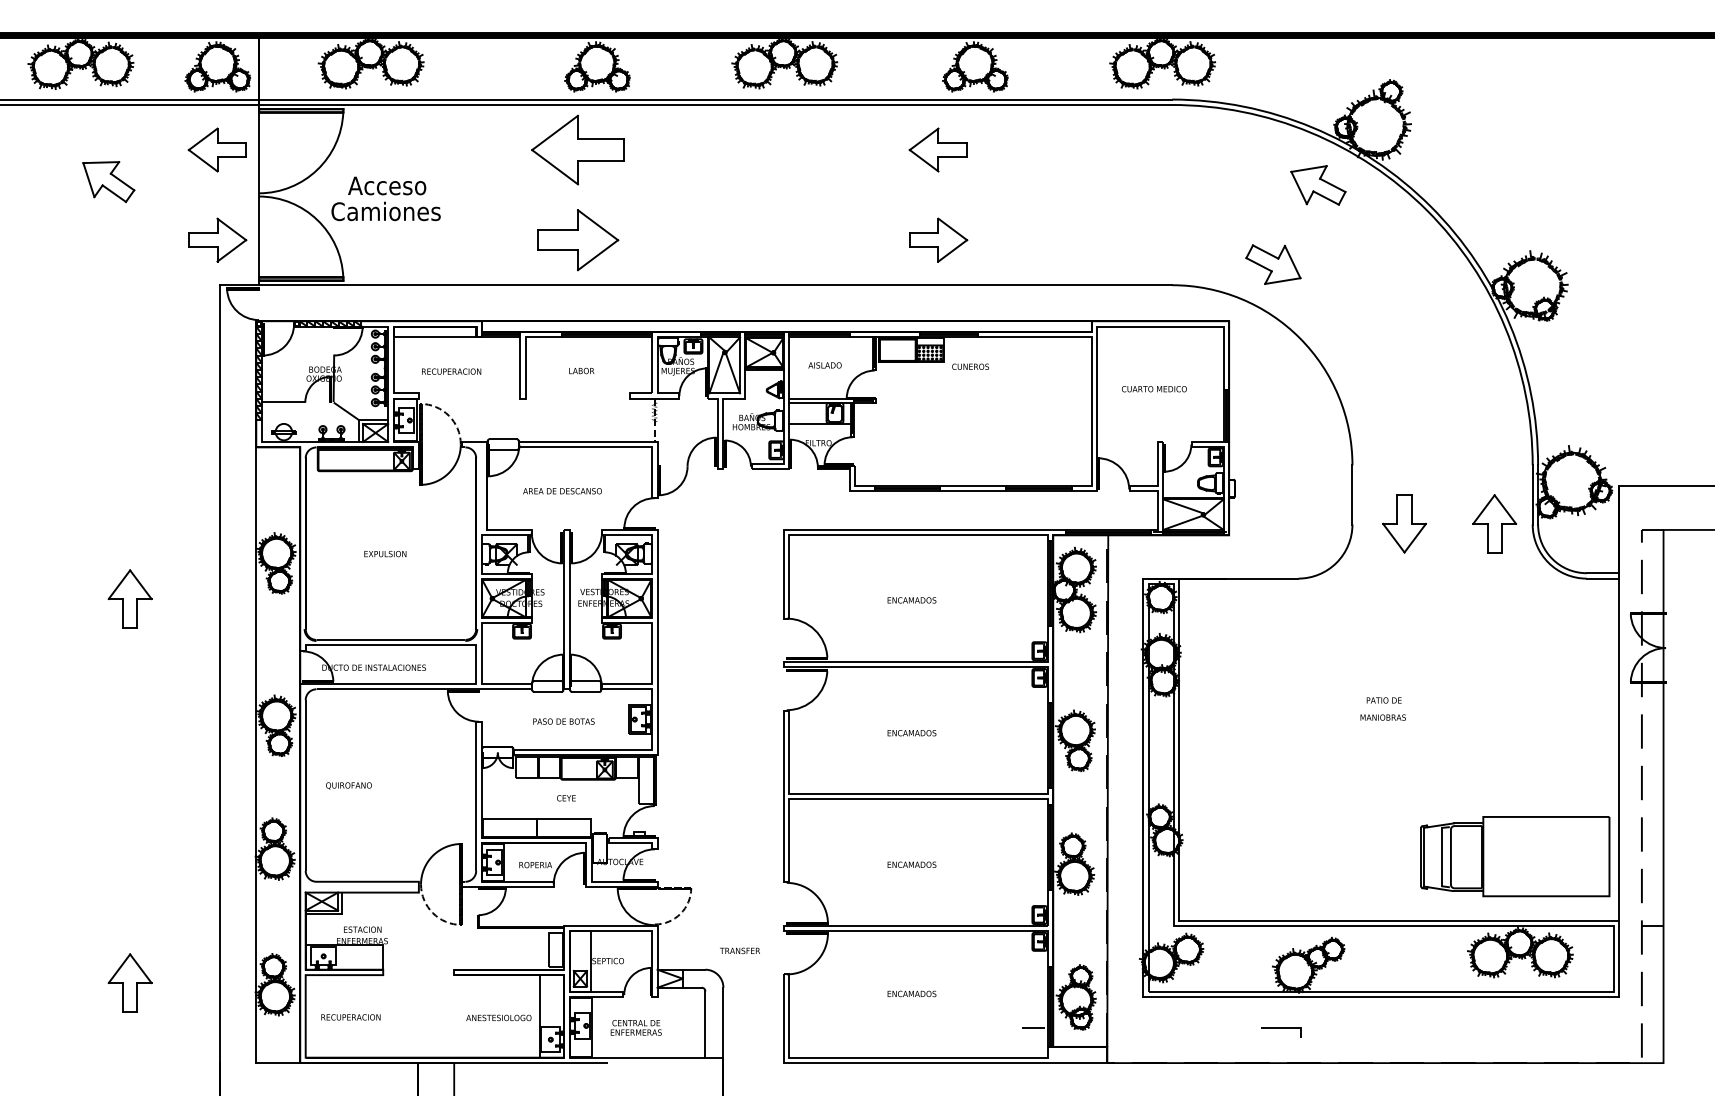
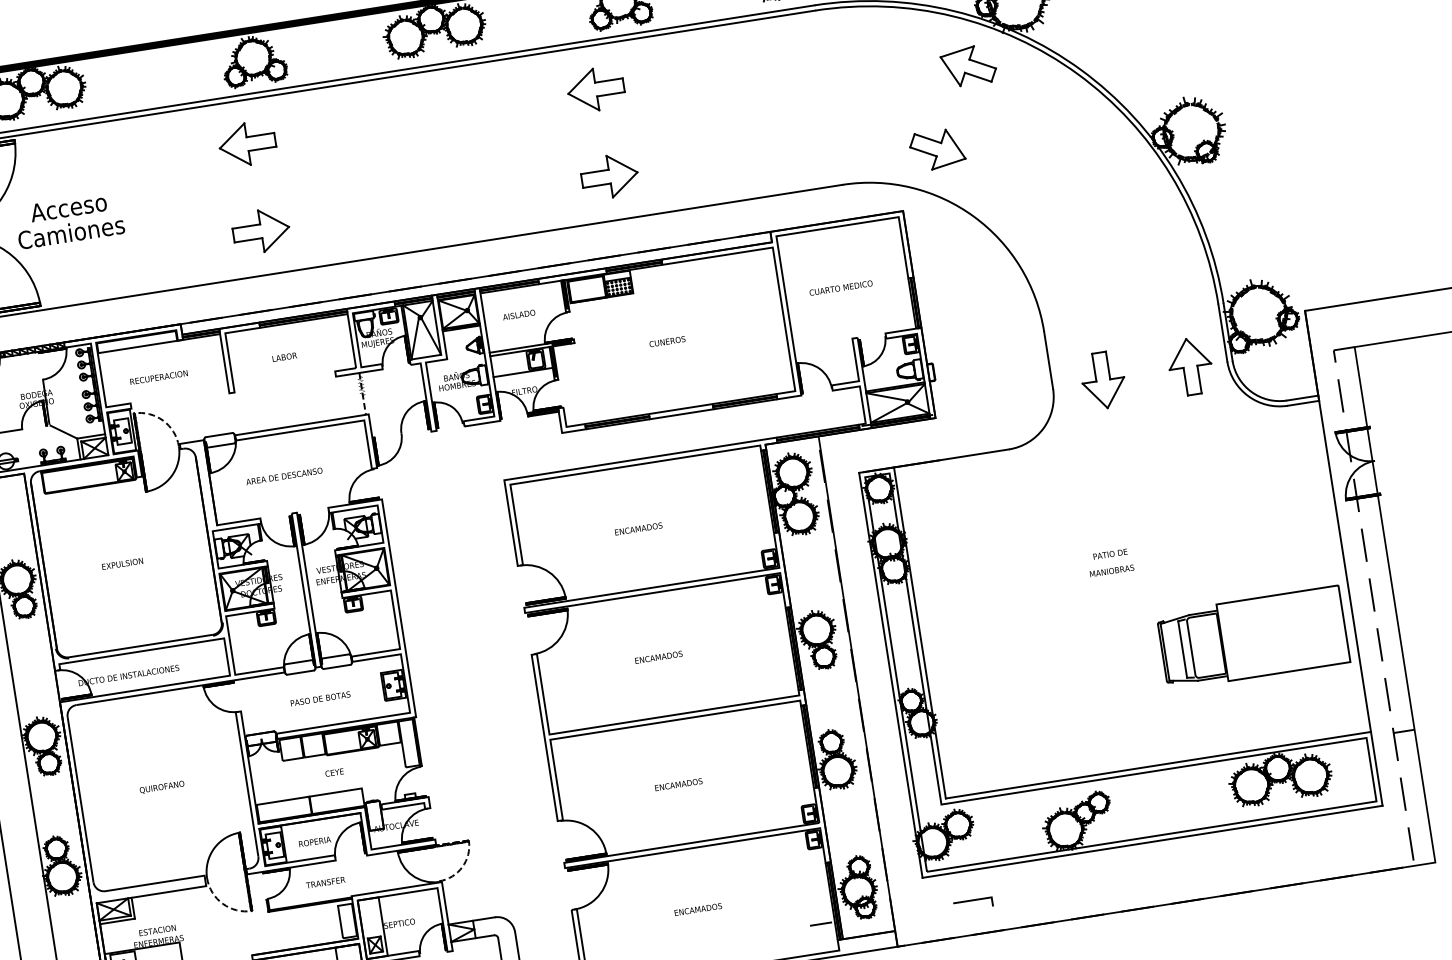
part: (577, 149) -> (247, 143), size x0.62
part: (577, 239) -> (260, 230), size x0.71
text: (970, 366) -> (667, 341), moved
text: (348, 785) -> (161, 787), moved
part: (1515, 856) -> (1253, 637), moved
text: (739, 950) -> (325, 882), moved
line: (1281, 1028) -> (972, 900), moved

